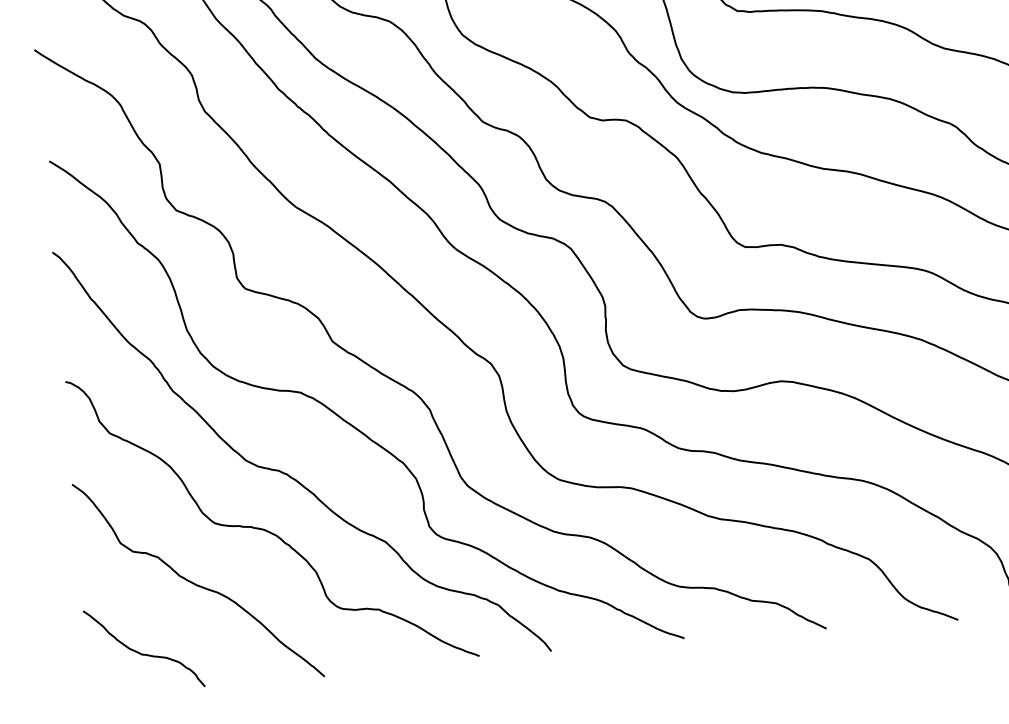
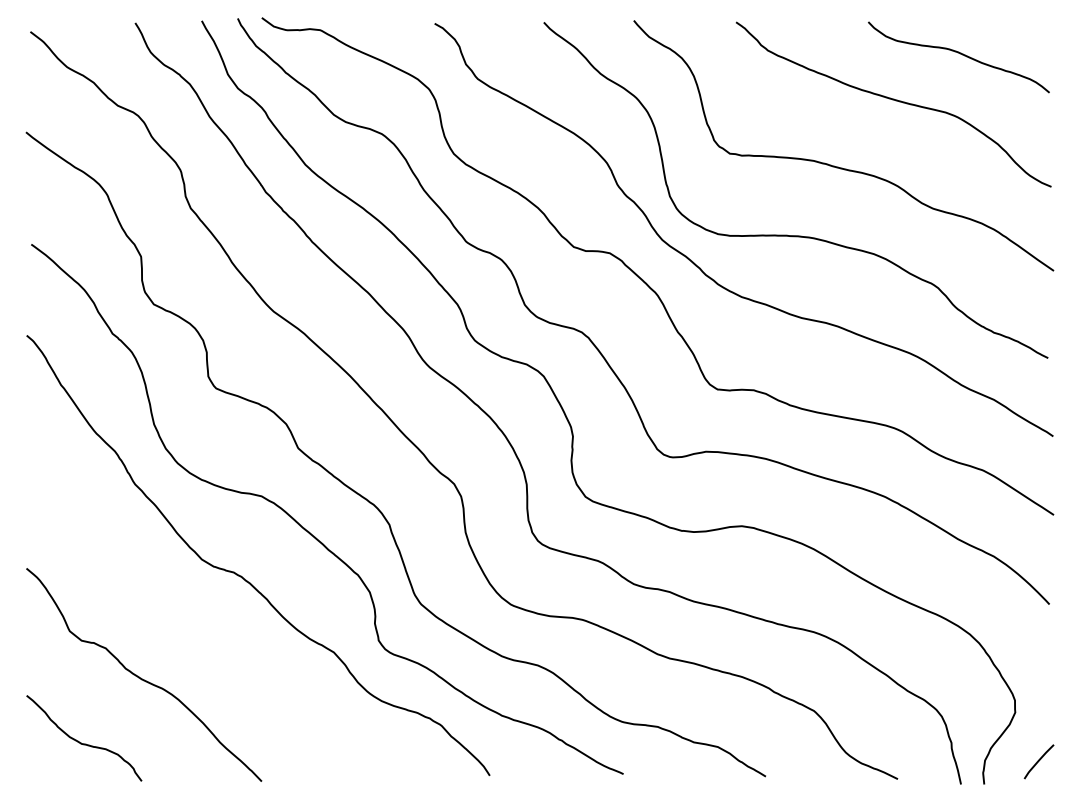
curve: (267, 529) -> (217, 630), removed

